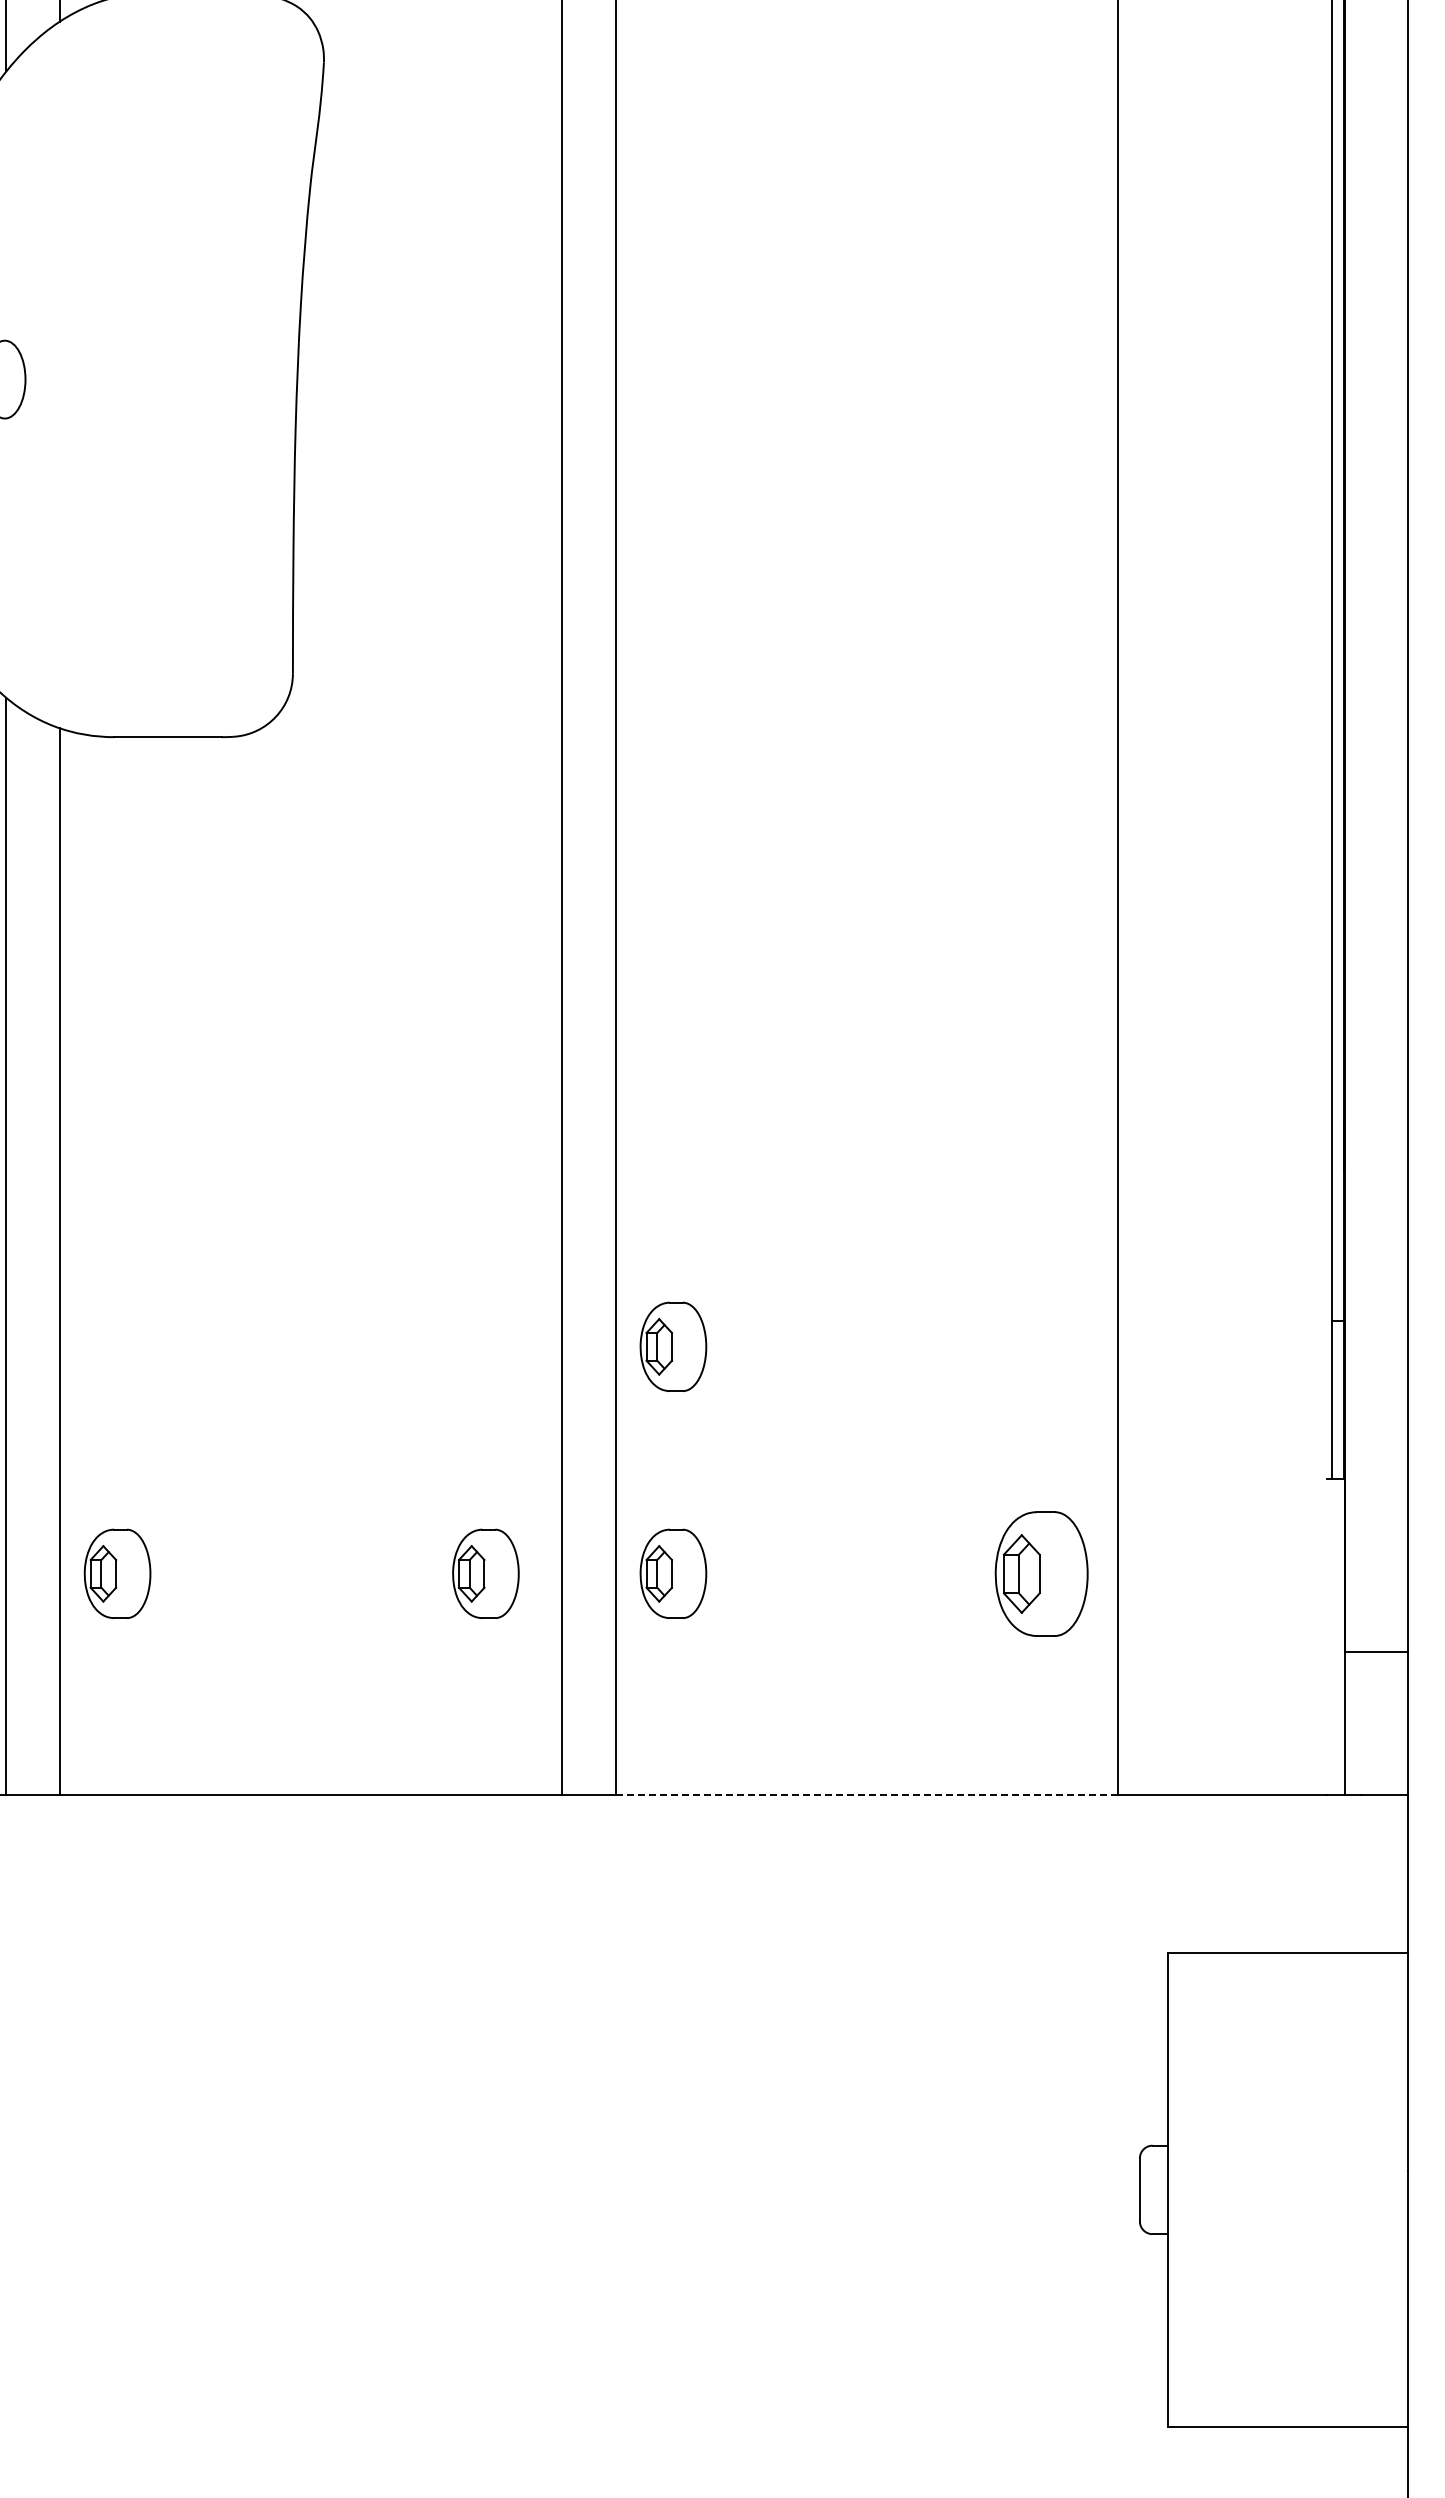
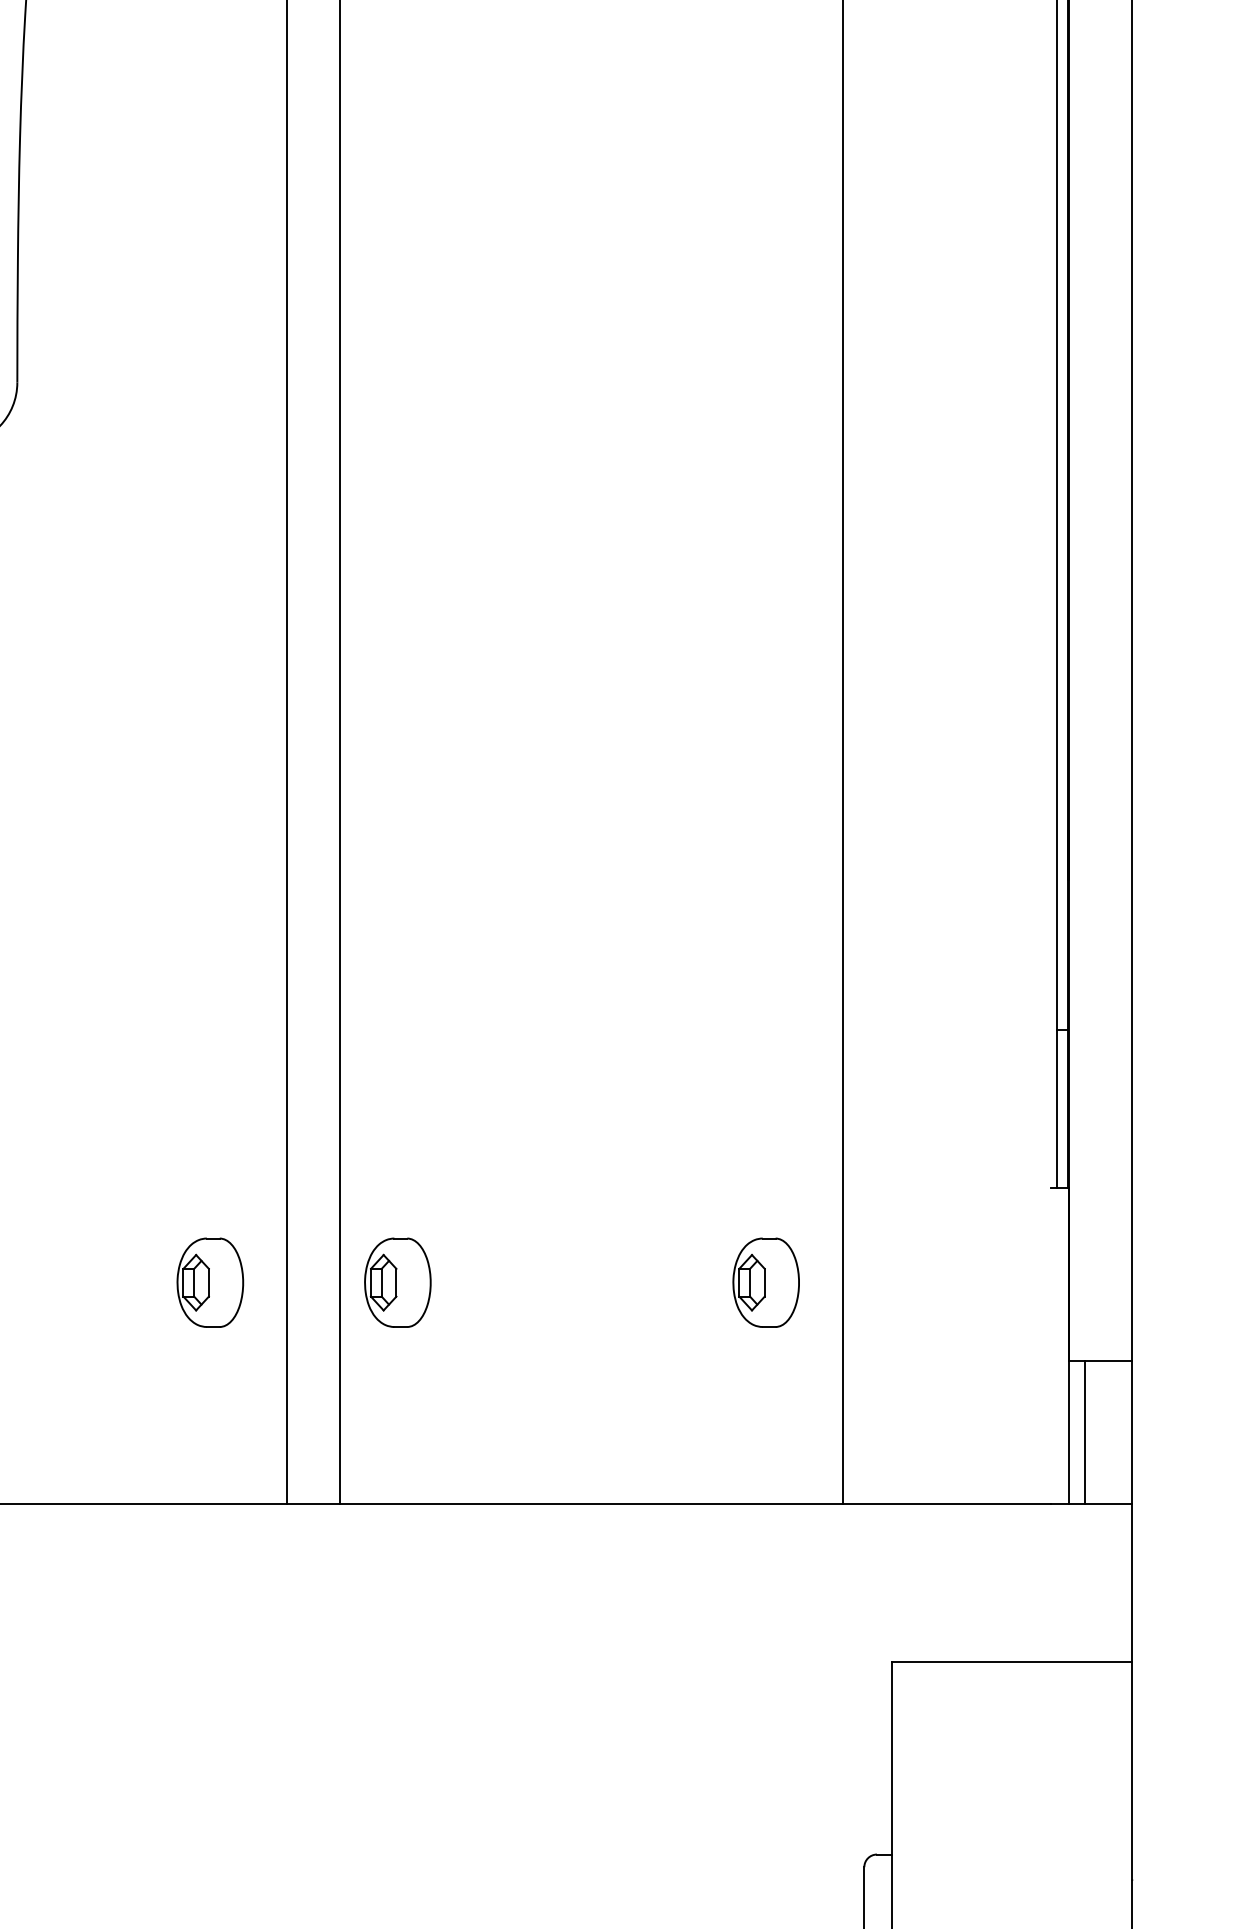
part: (673, 1346) -> (397, 1055), removed
part: (1041, 1573) -> (765, 1282), size x0.71
line: (1360, 1723) -> (1084, 1432), added
line: (867, 1795) -> (591, 1504), dashed -> solid

